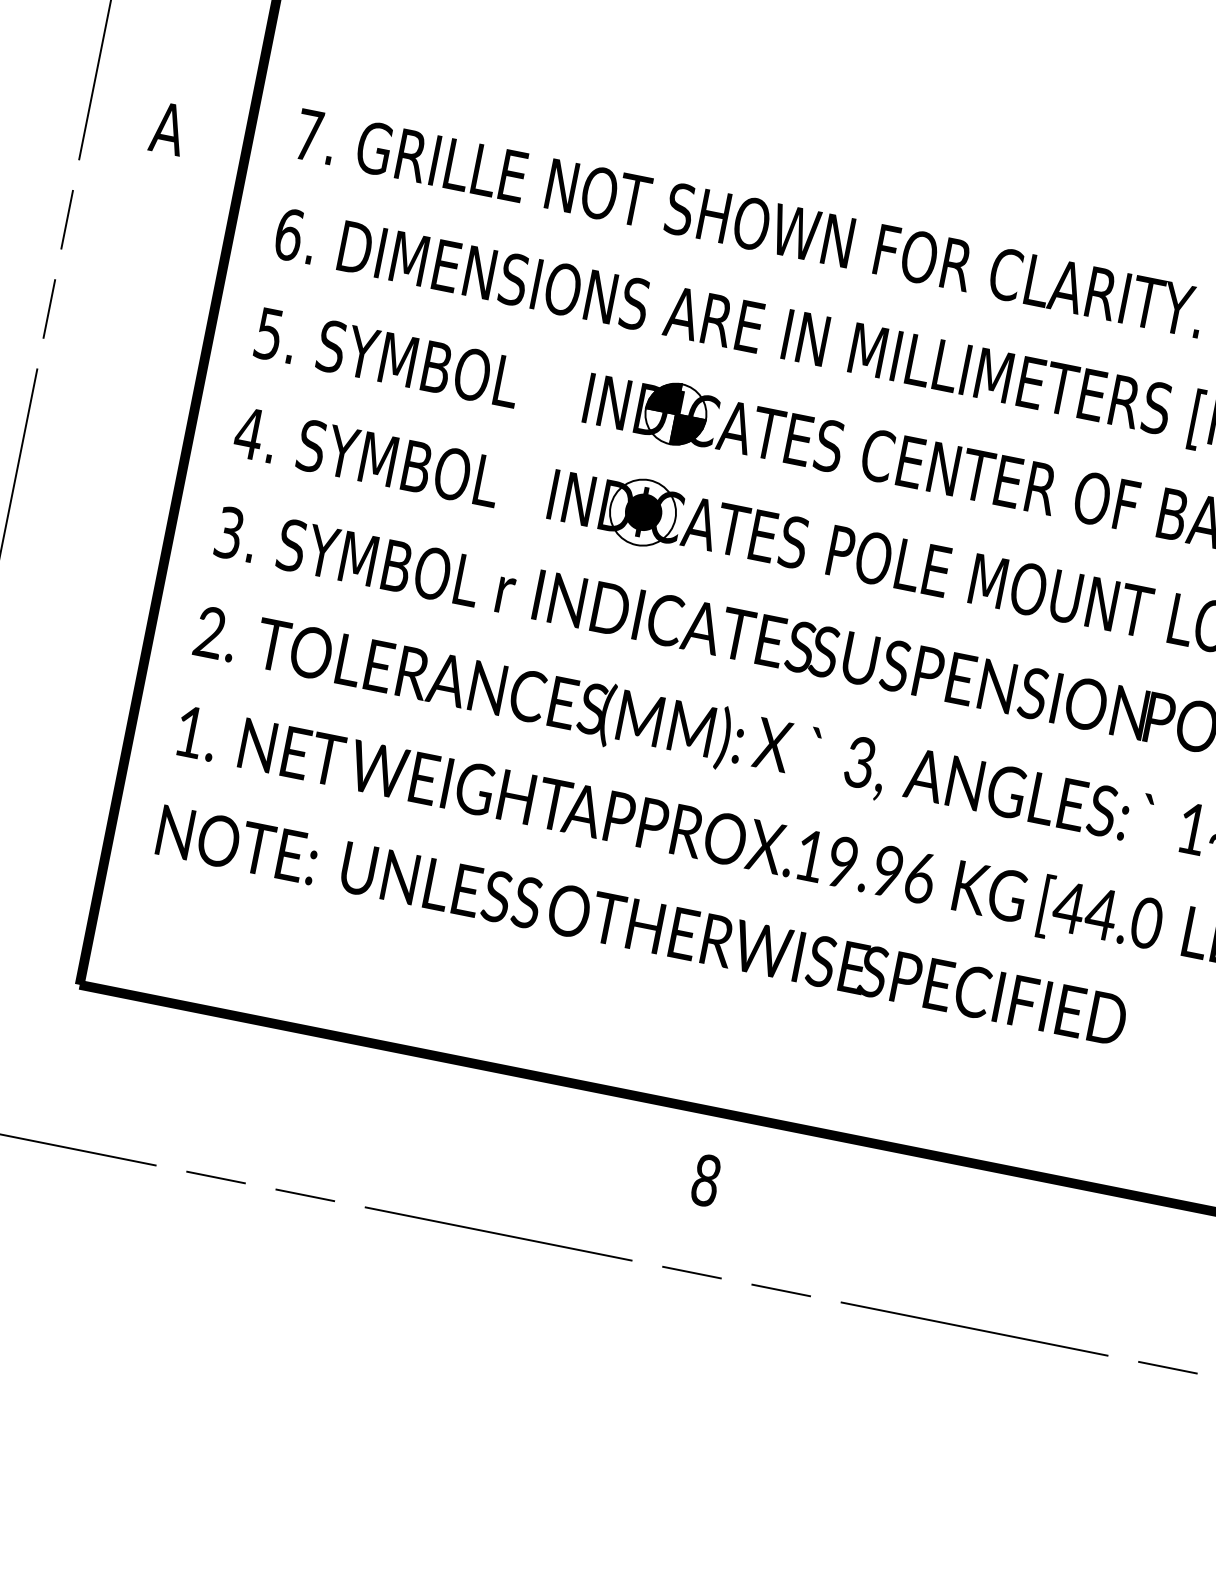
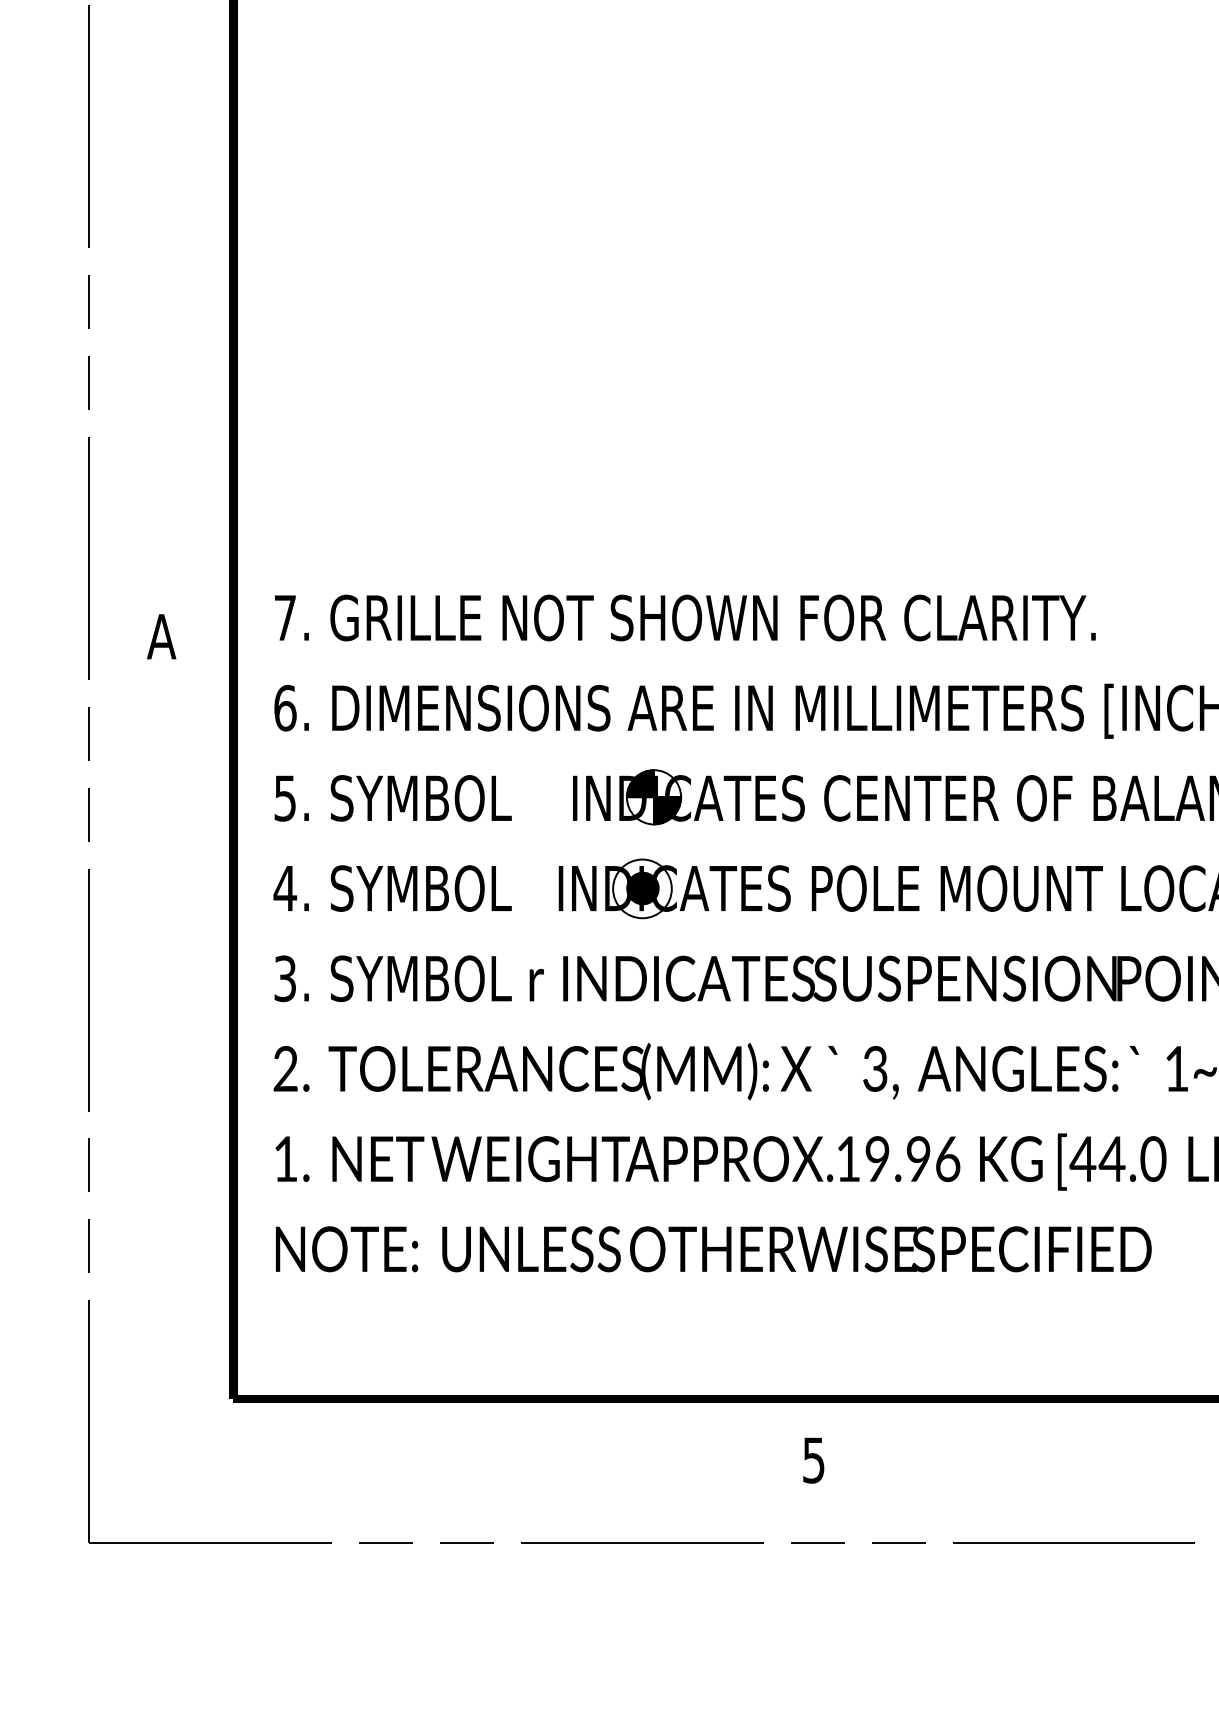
text: (706, 1180) -> (814, 1460), 8 -> 5

